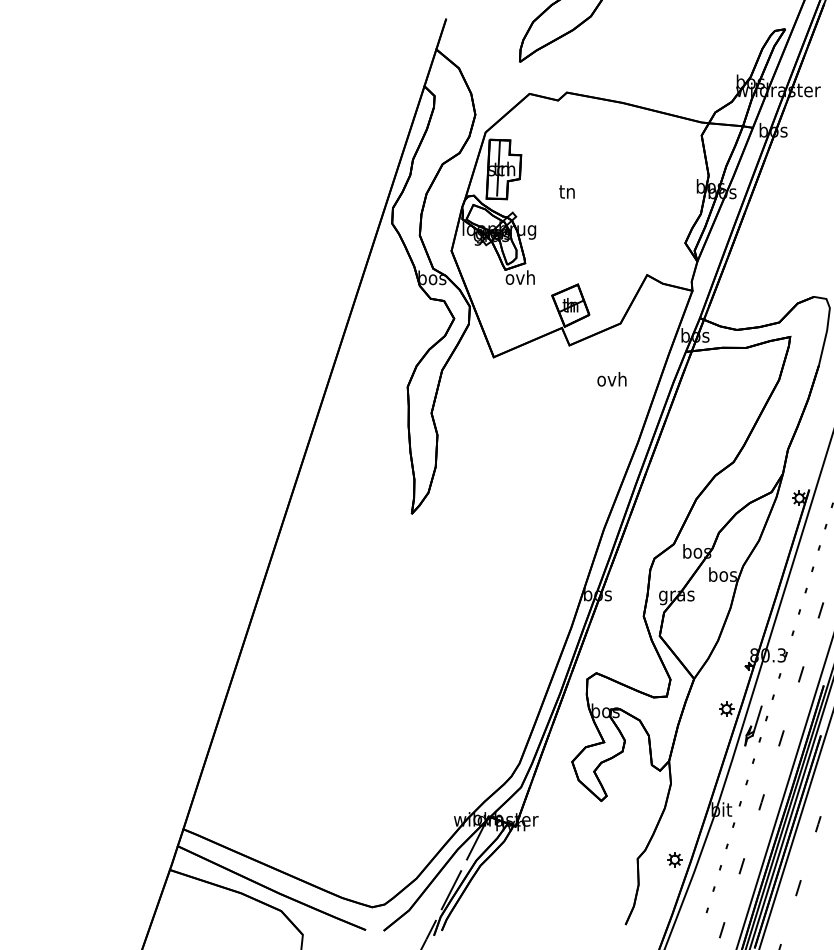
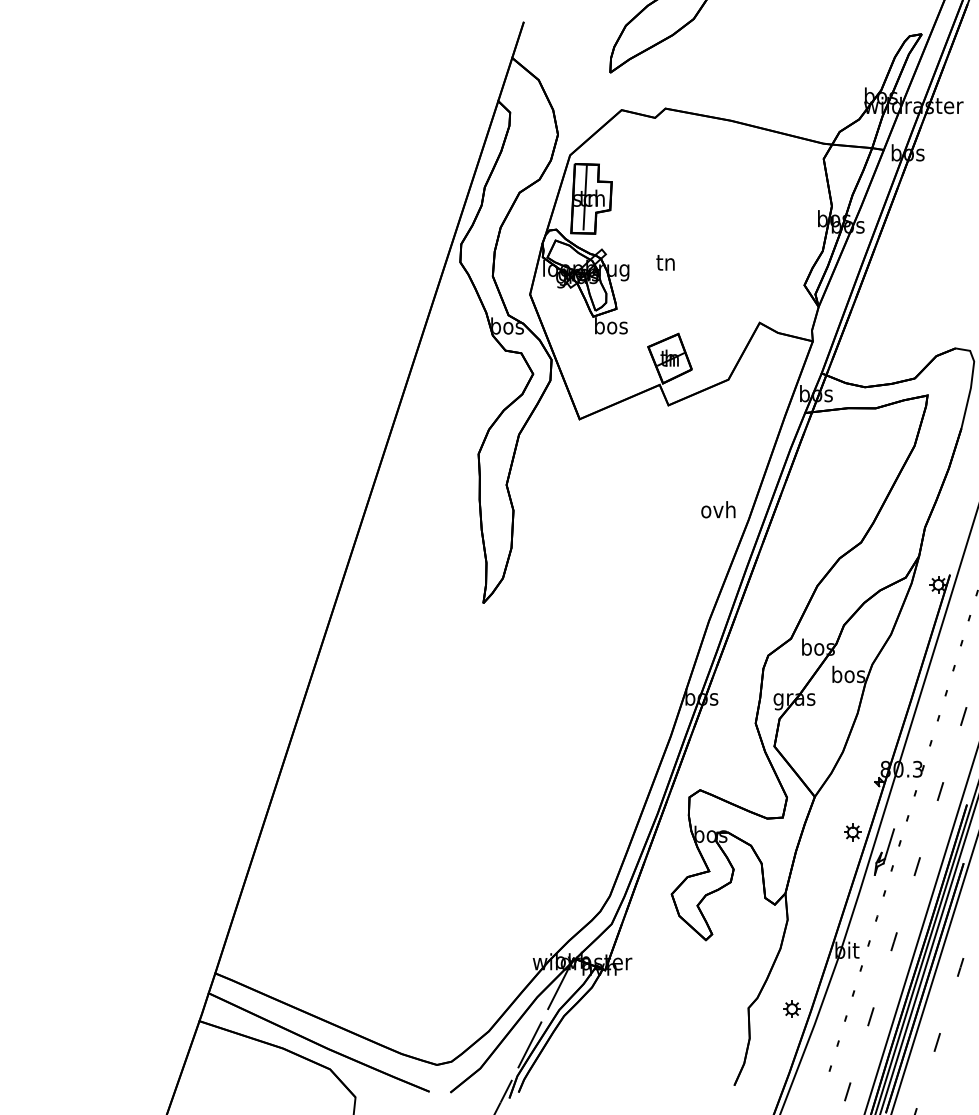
text: (566, 191) -> (664, 262), moved
text: (519, 277) -> (609, 325), ovh -> bos
text: (611, 379) -> (717, 509), moved

